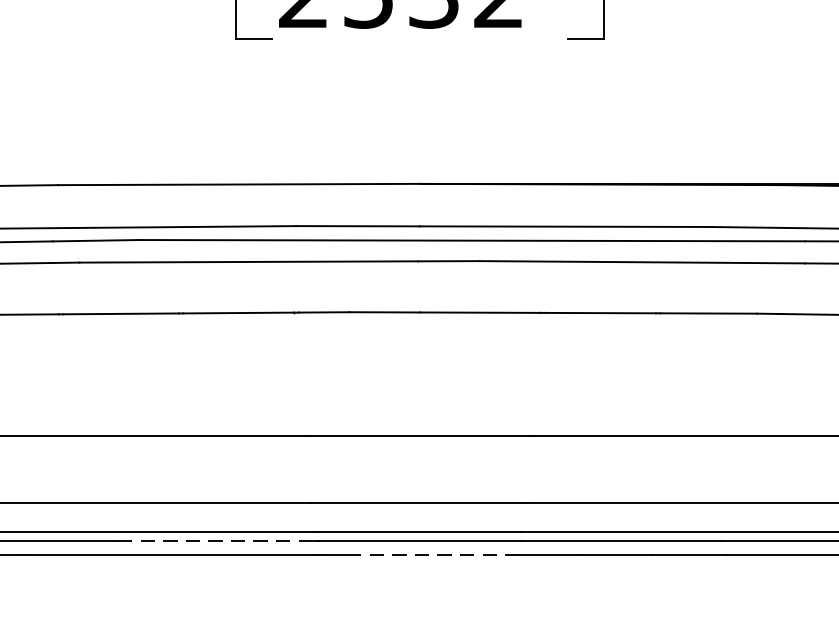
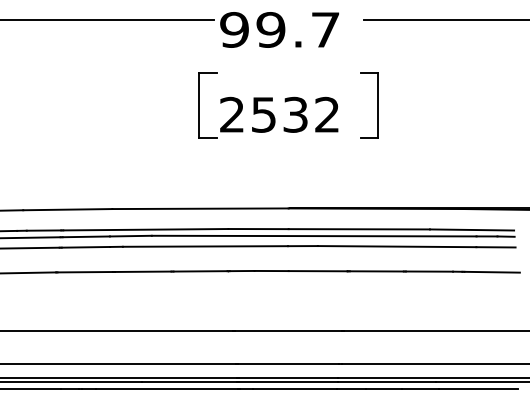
line: (216, 541) -> (189, 382), dashed -> solid
line: (431, 555) -> (294, 389), dashed -> solid

